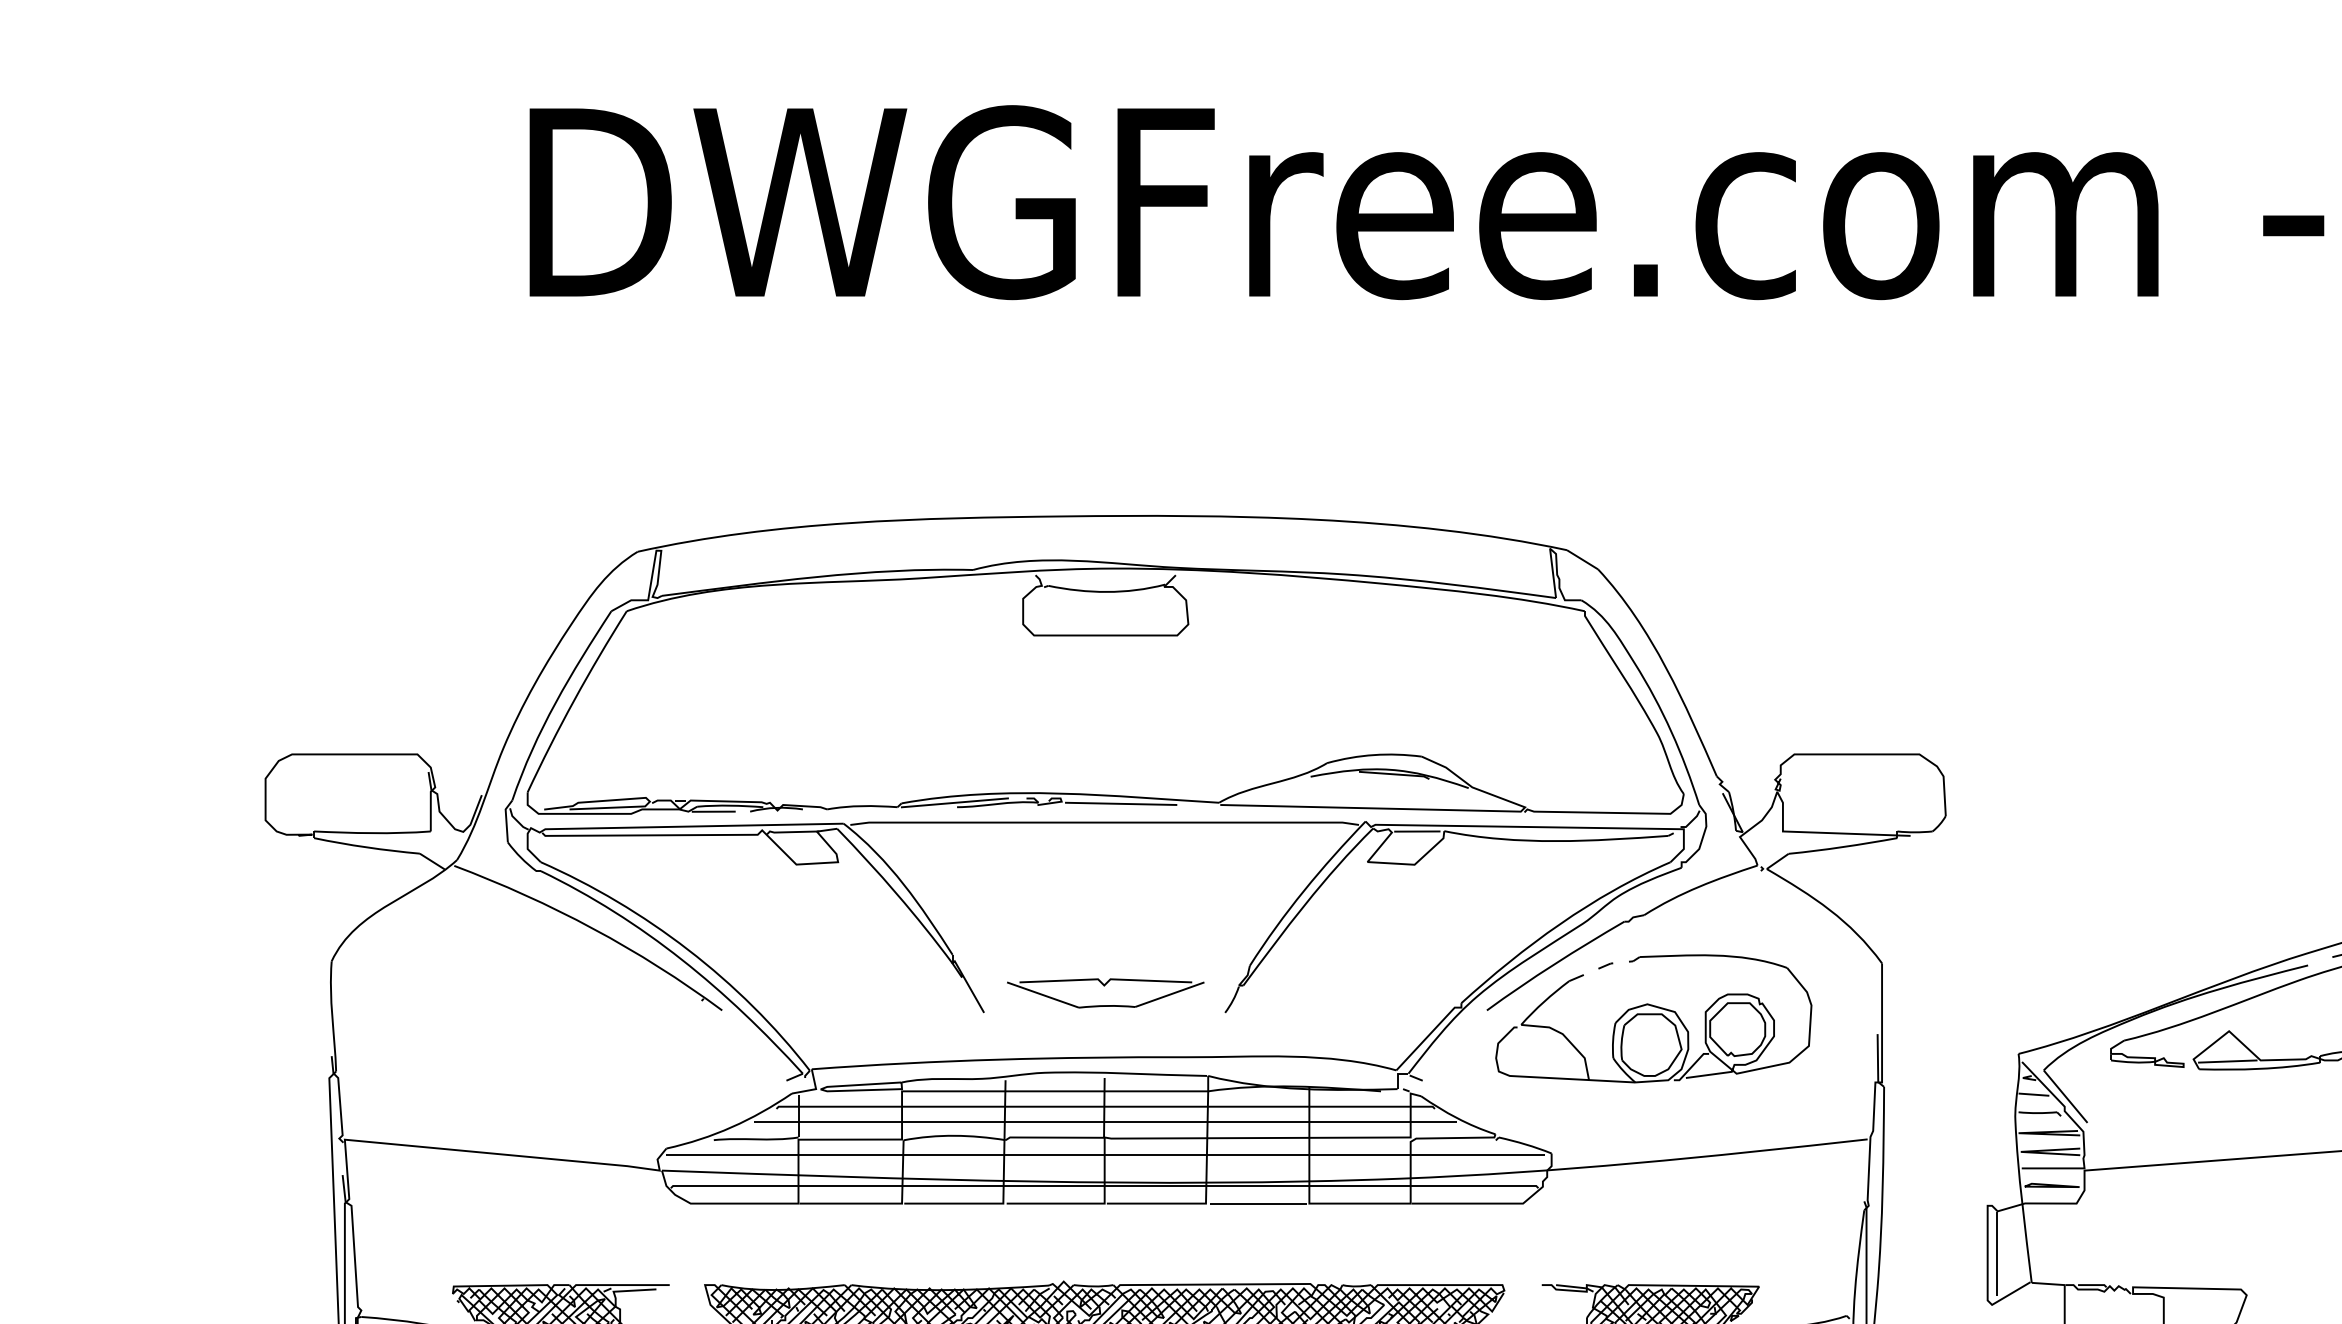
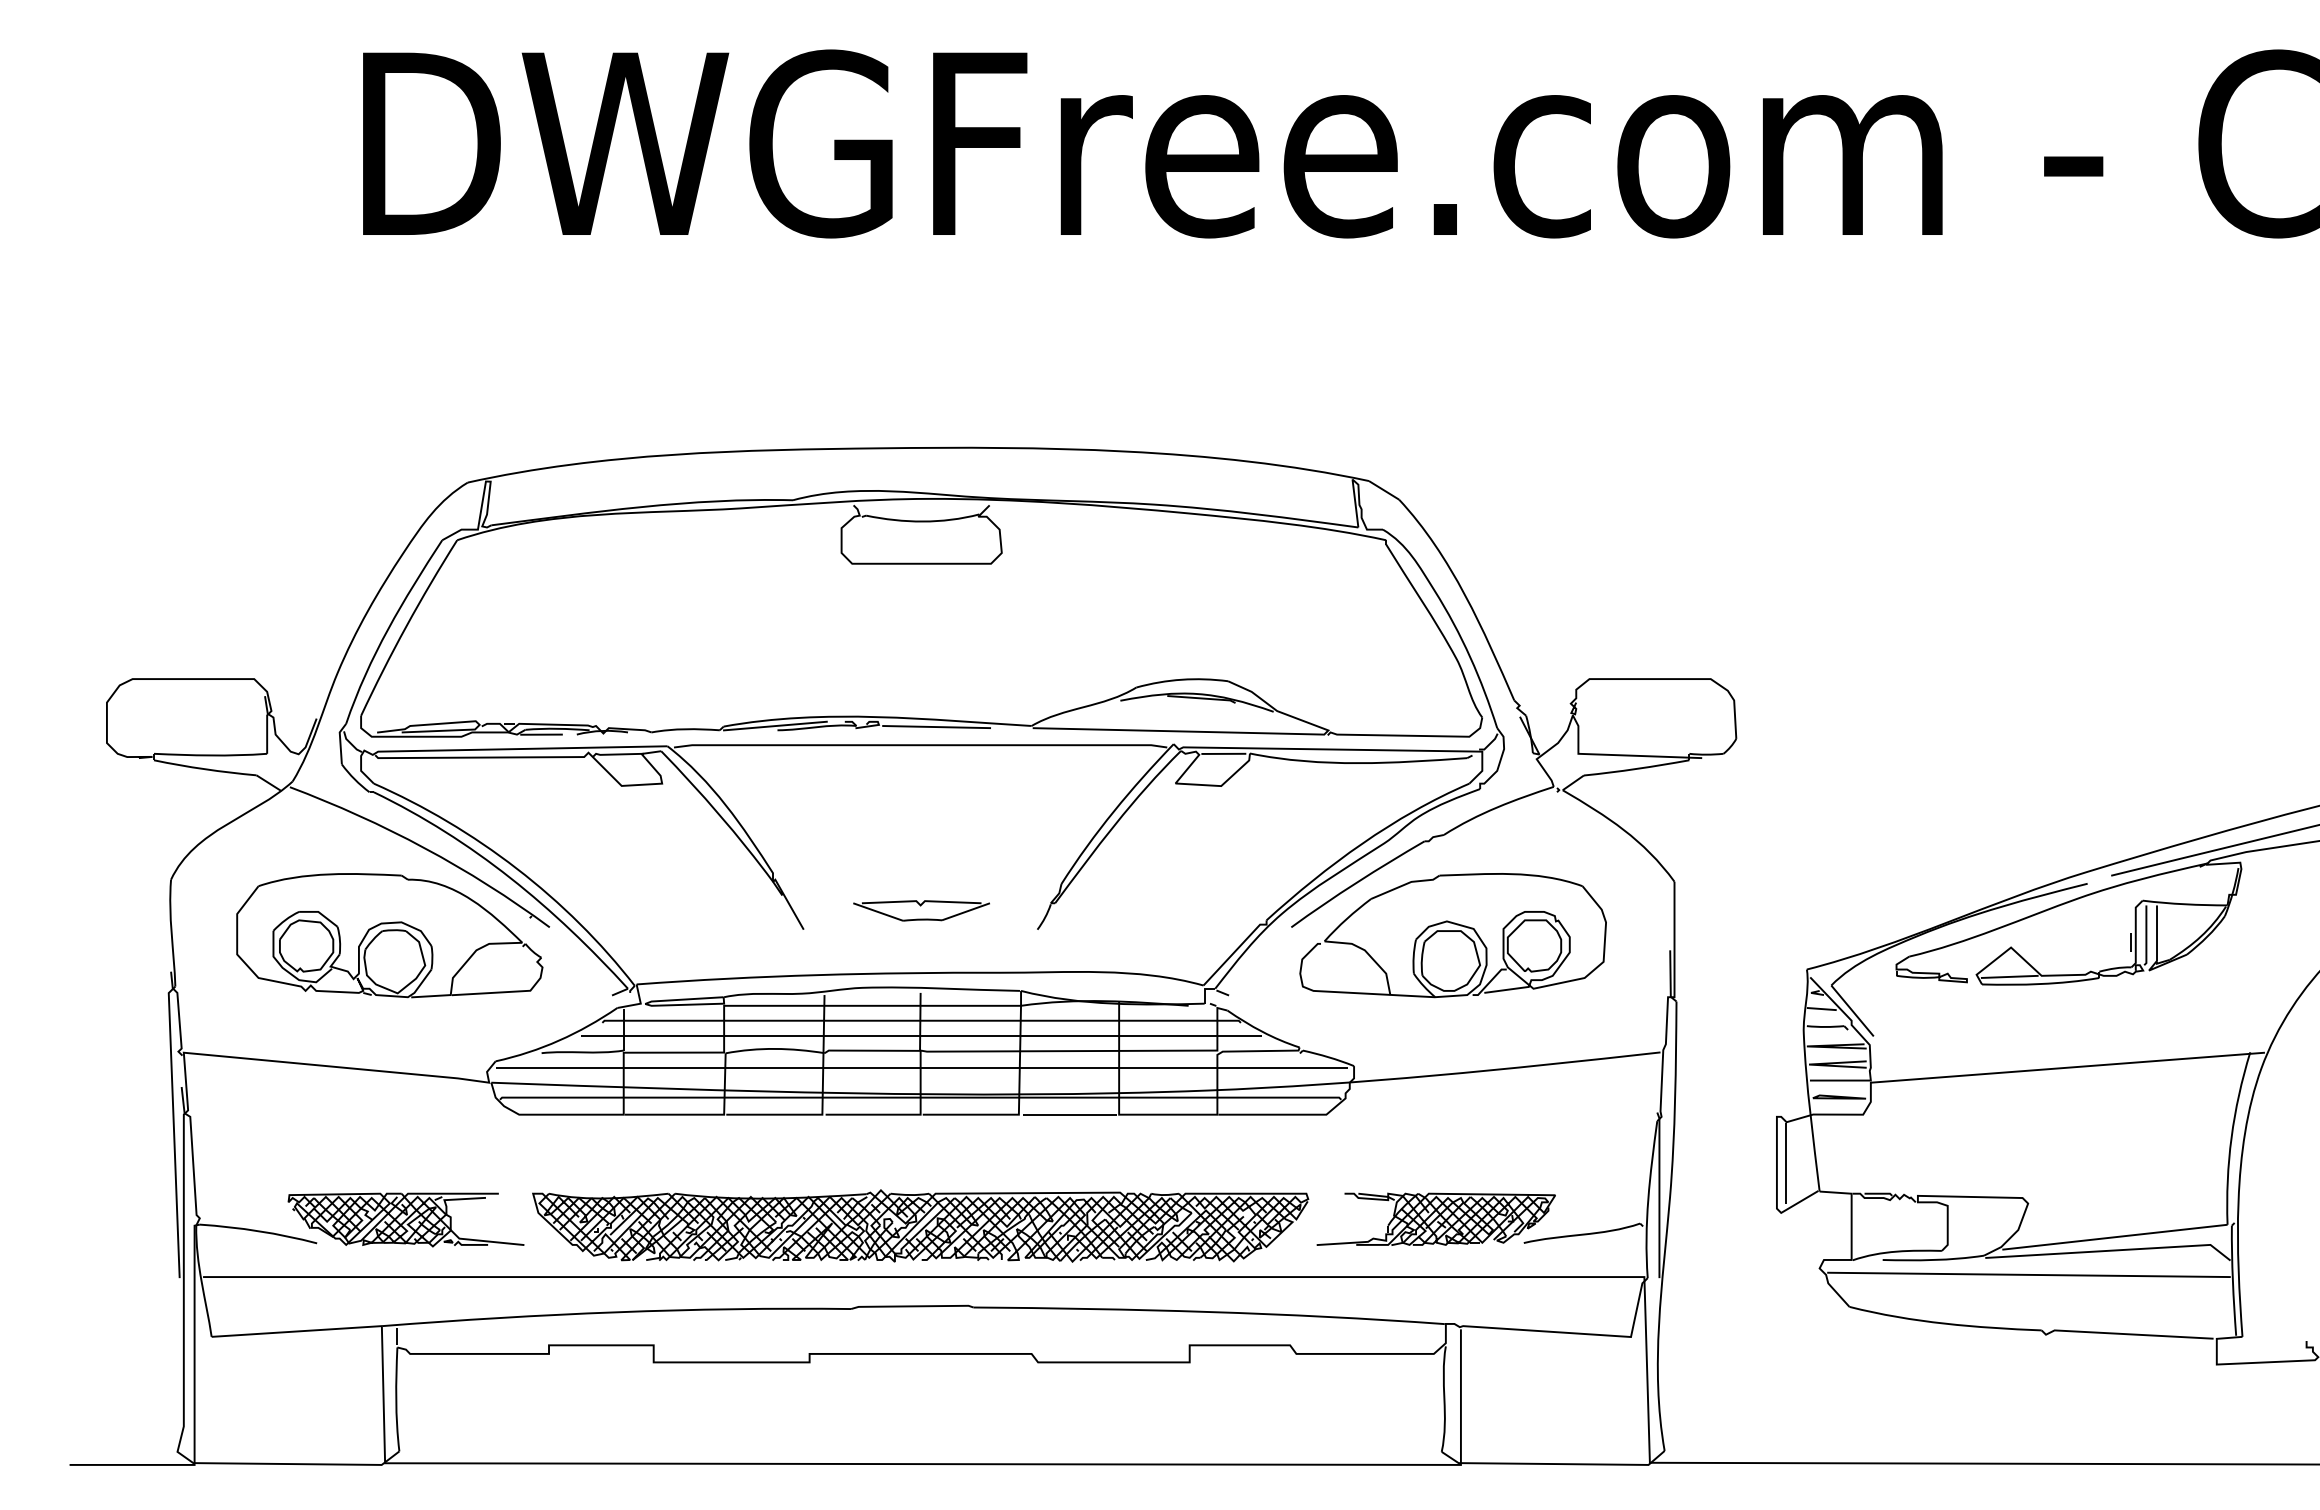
line: (1604, 966) -> (1405, 884), dashed -> solid
part: (1105, 993) -> (921, 910), size x0.71
part: (556, 1018) -> (389, 935), added

